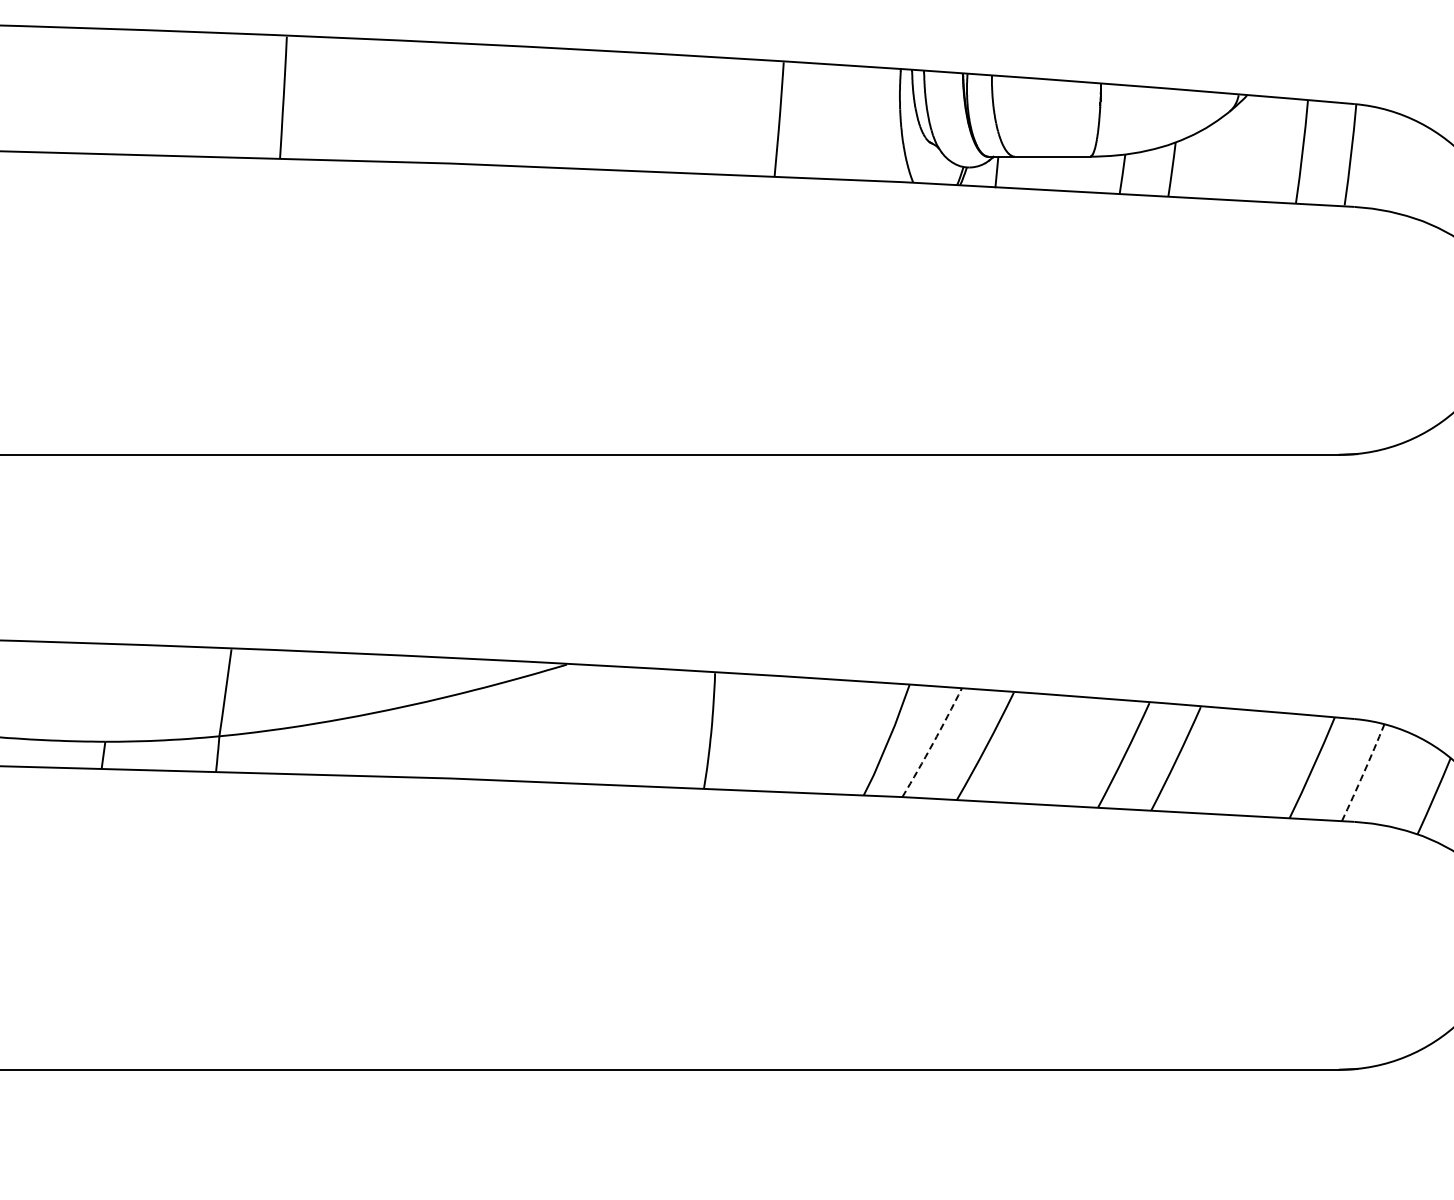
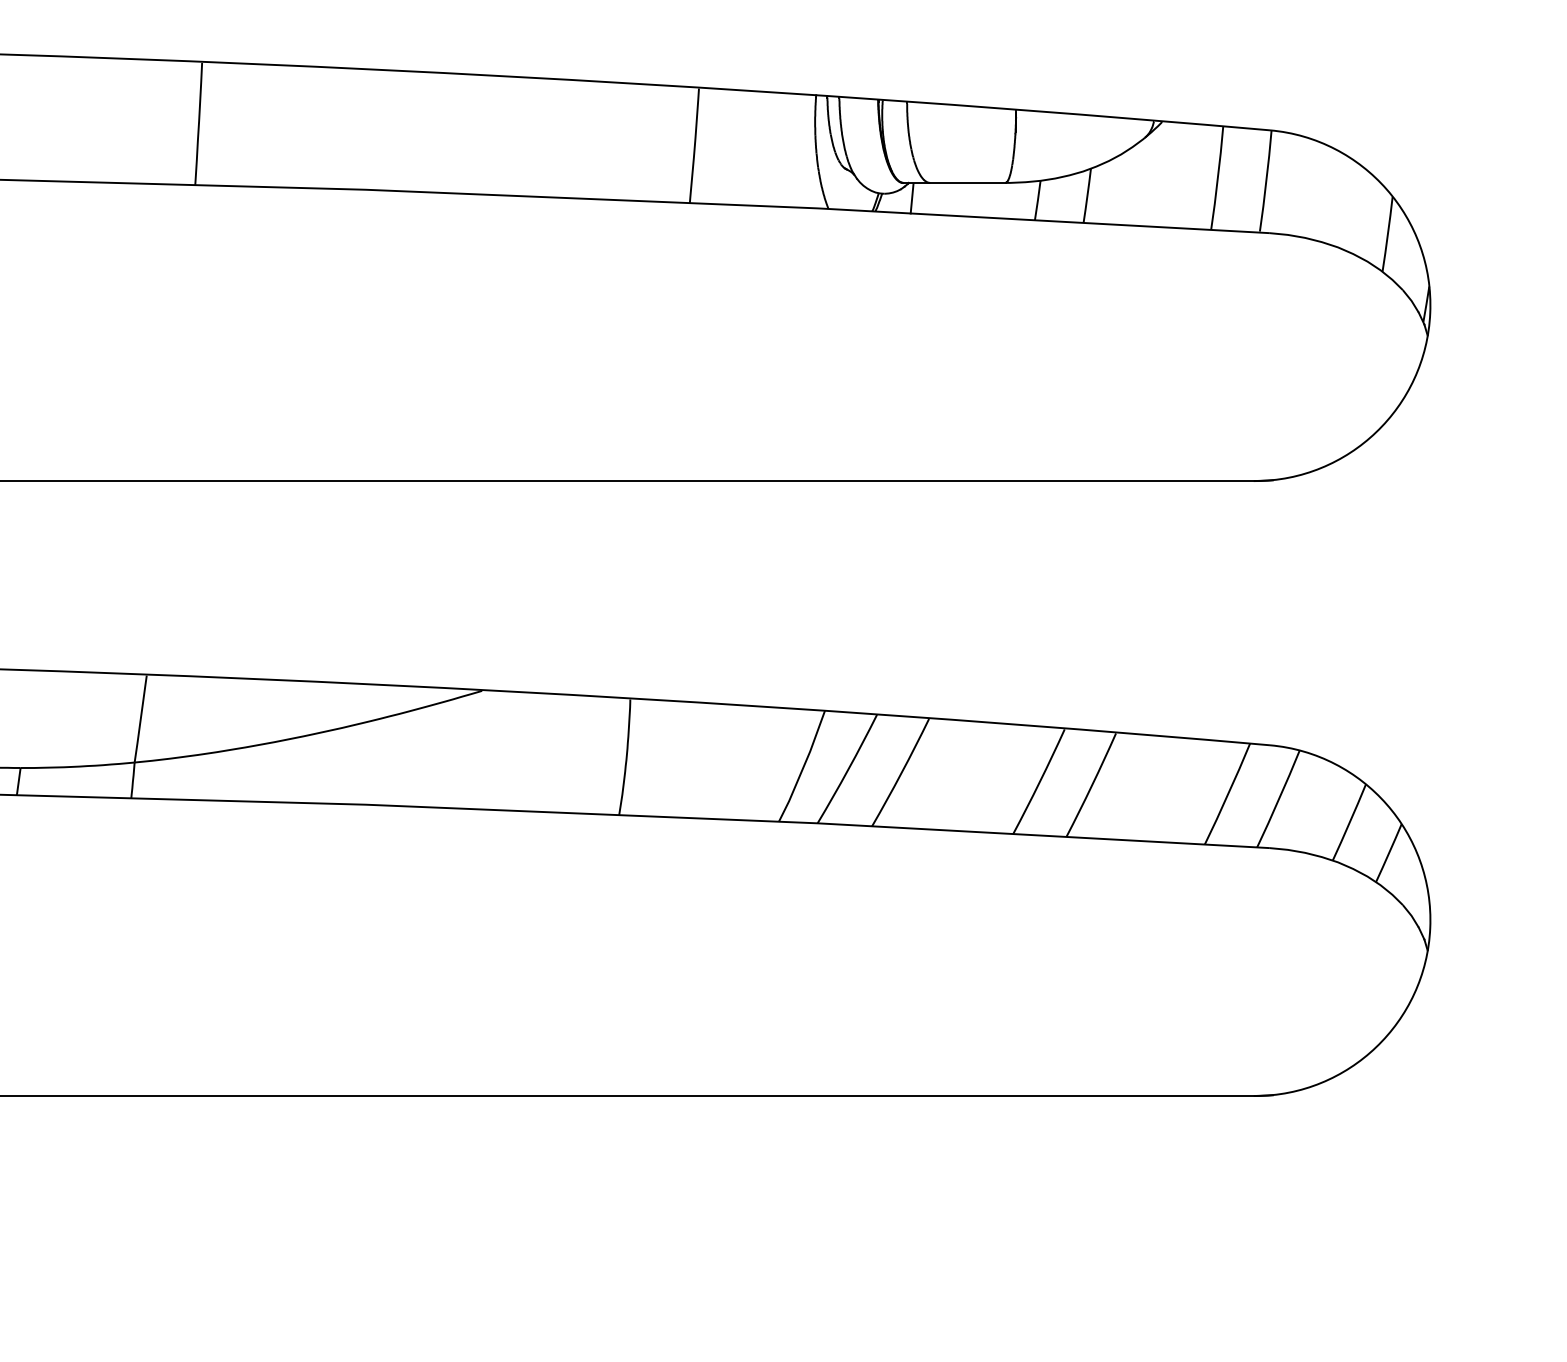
arc: (933, 743) -> (848, 769), dashed -> solid
arc: (1364, 773) -> (1279, 799), dashed -> solid

